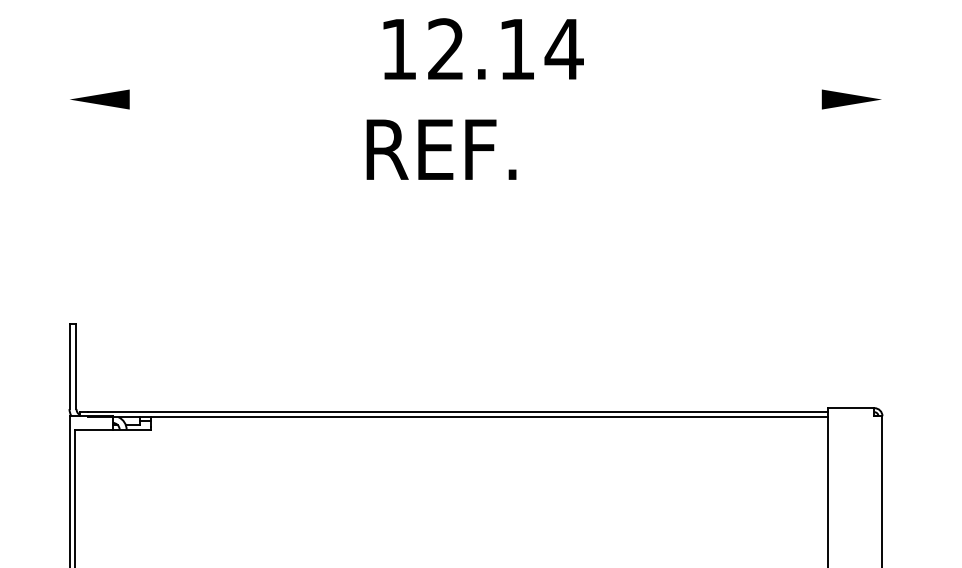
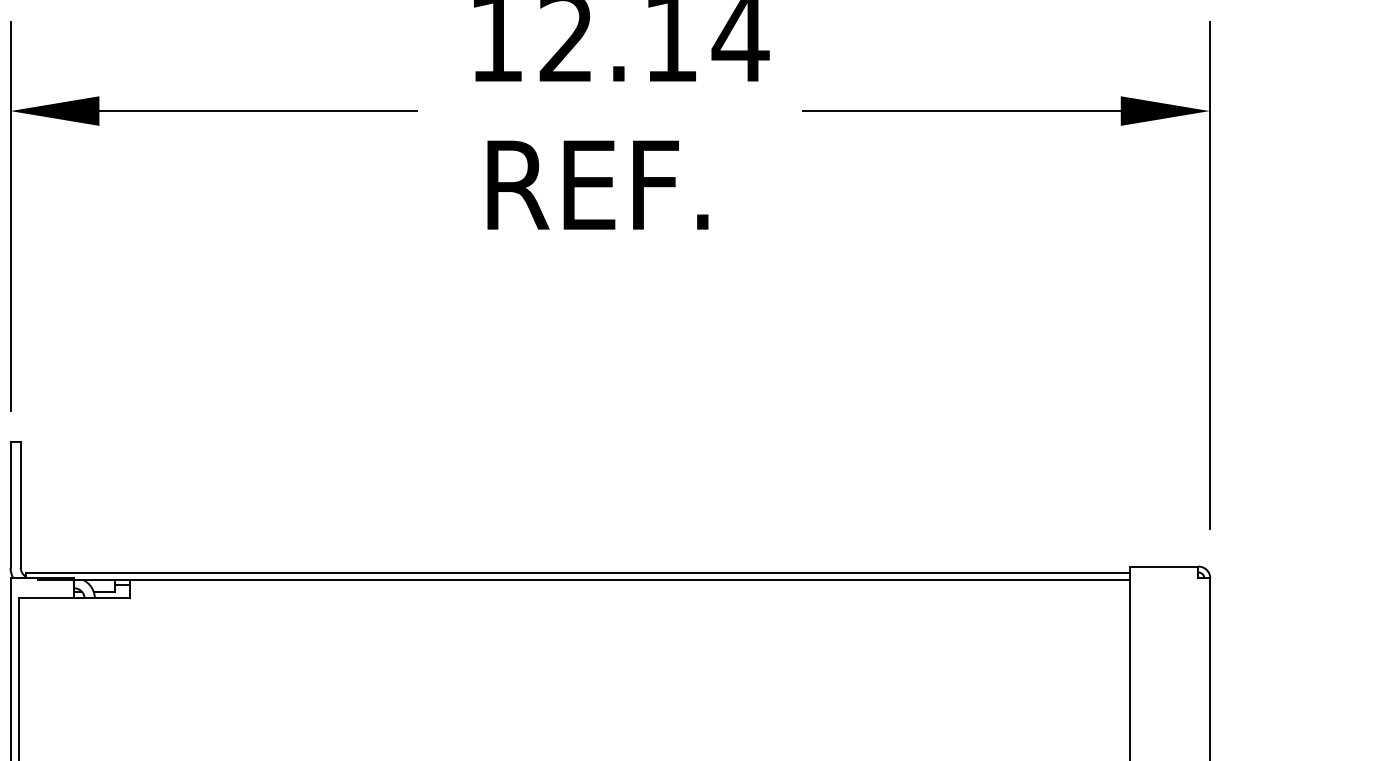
line: (237, 99) -> (258, 111), added
line: (713, 99) -> (960, 111), added
text: (441, 149) -> (597, 184), moved
line: (69, 171) -> (10, 217), added
line: (882, 210) -> (1210, 274), added

